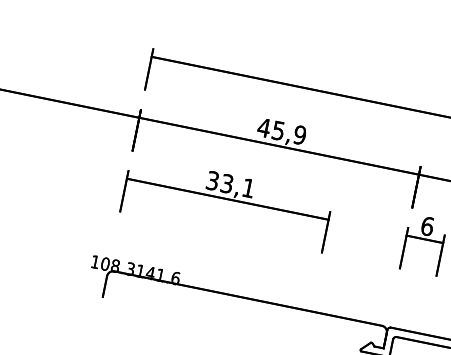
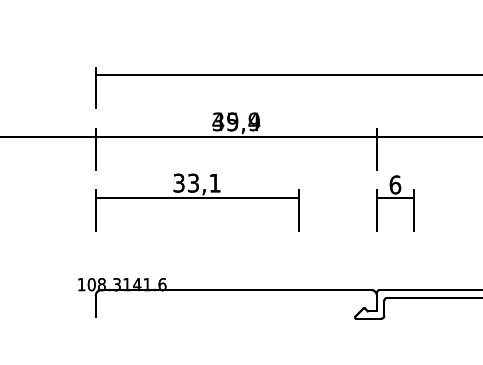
text: (282, 131) -> (236, 121), 45,9 -> 39,4

